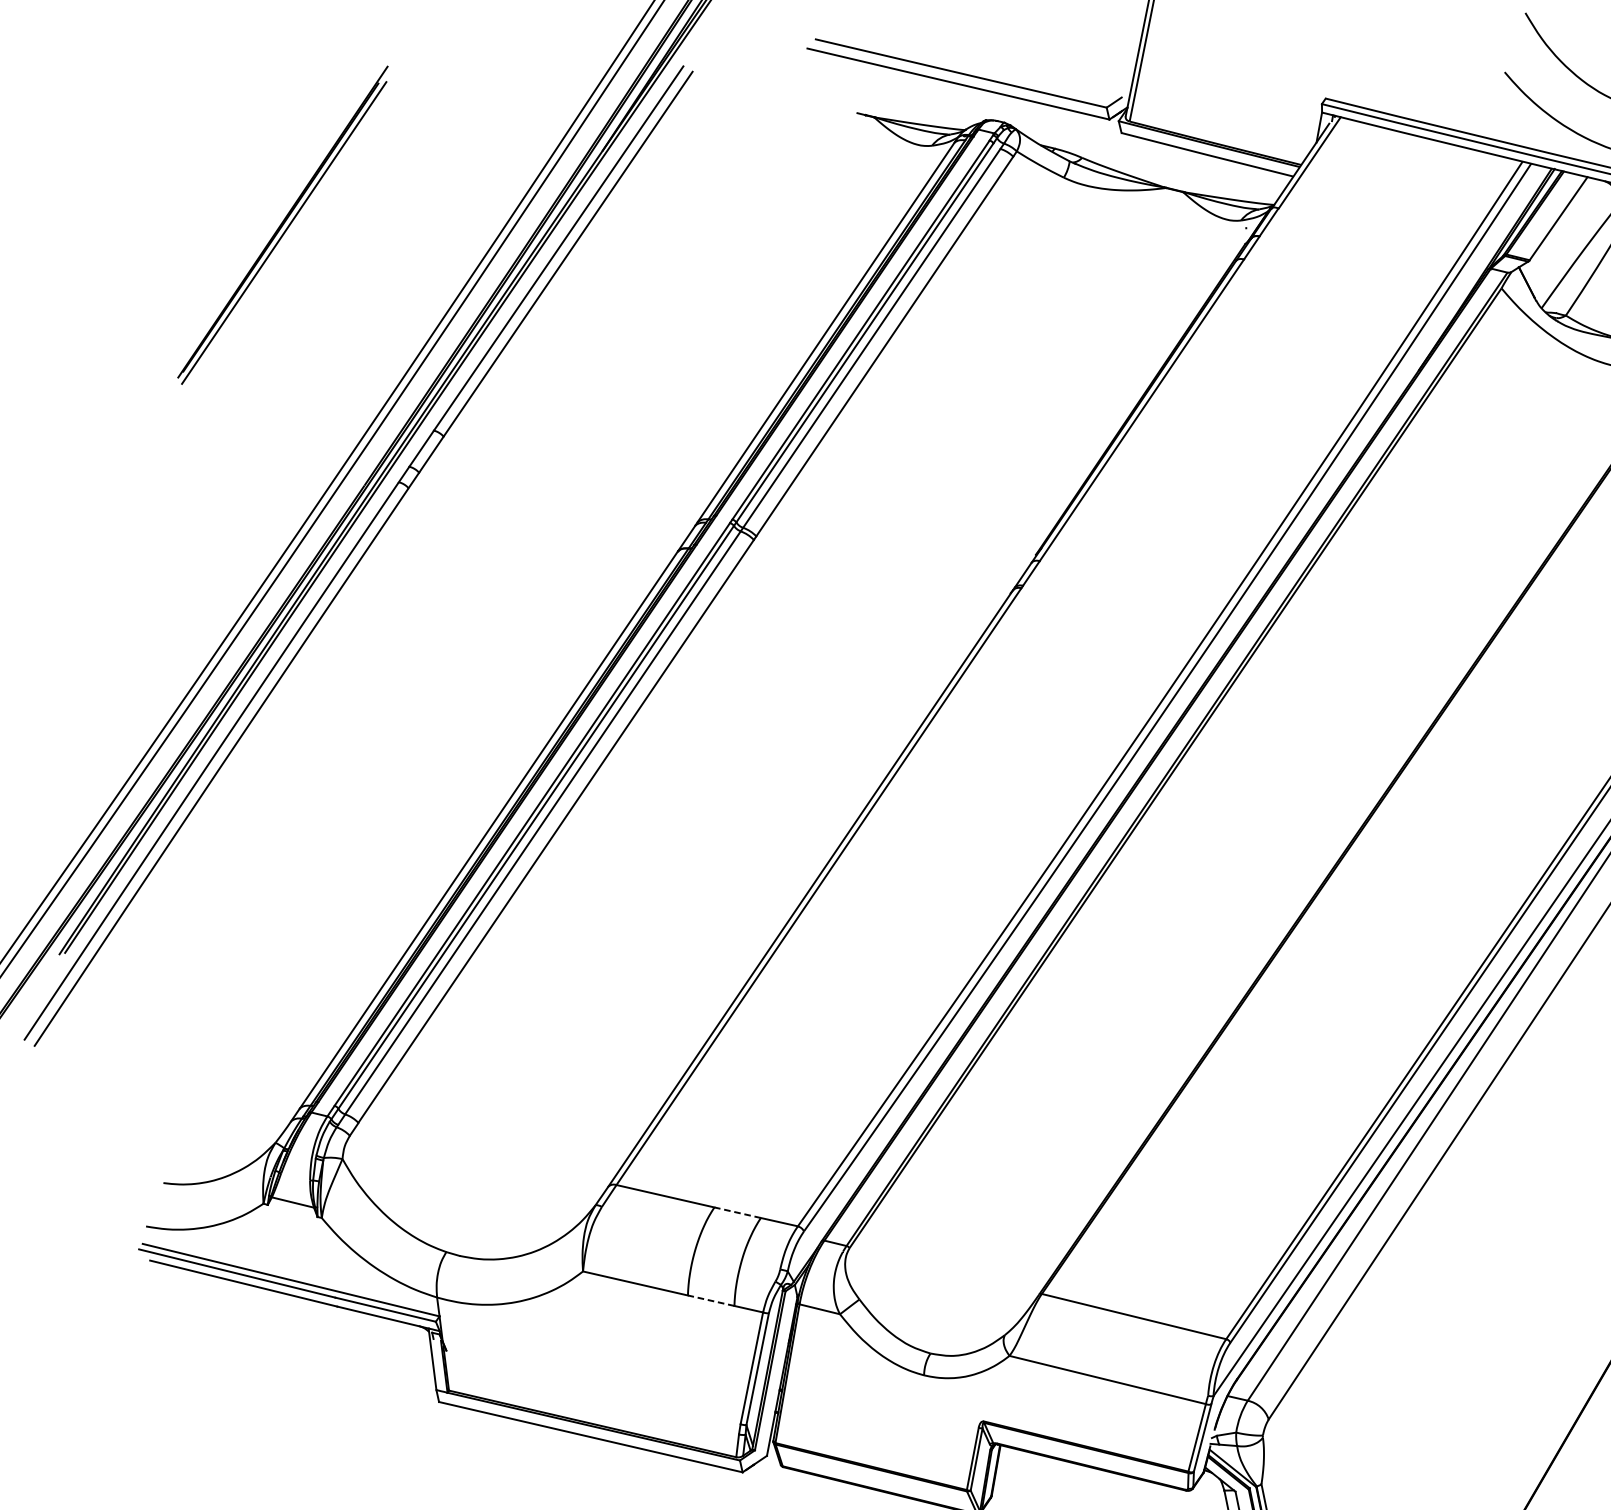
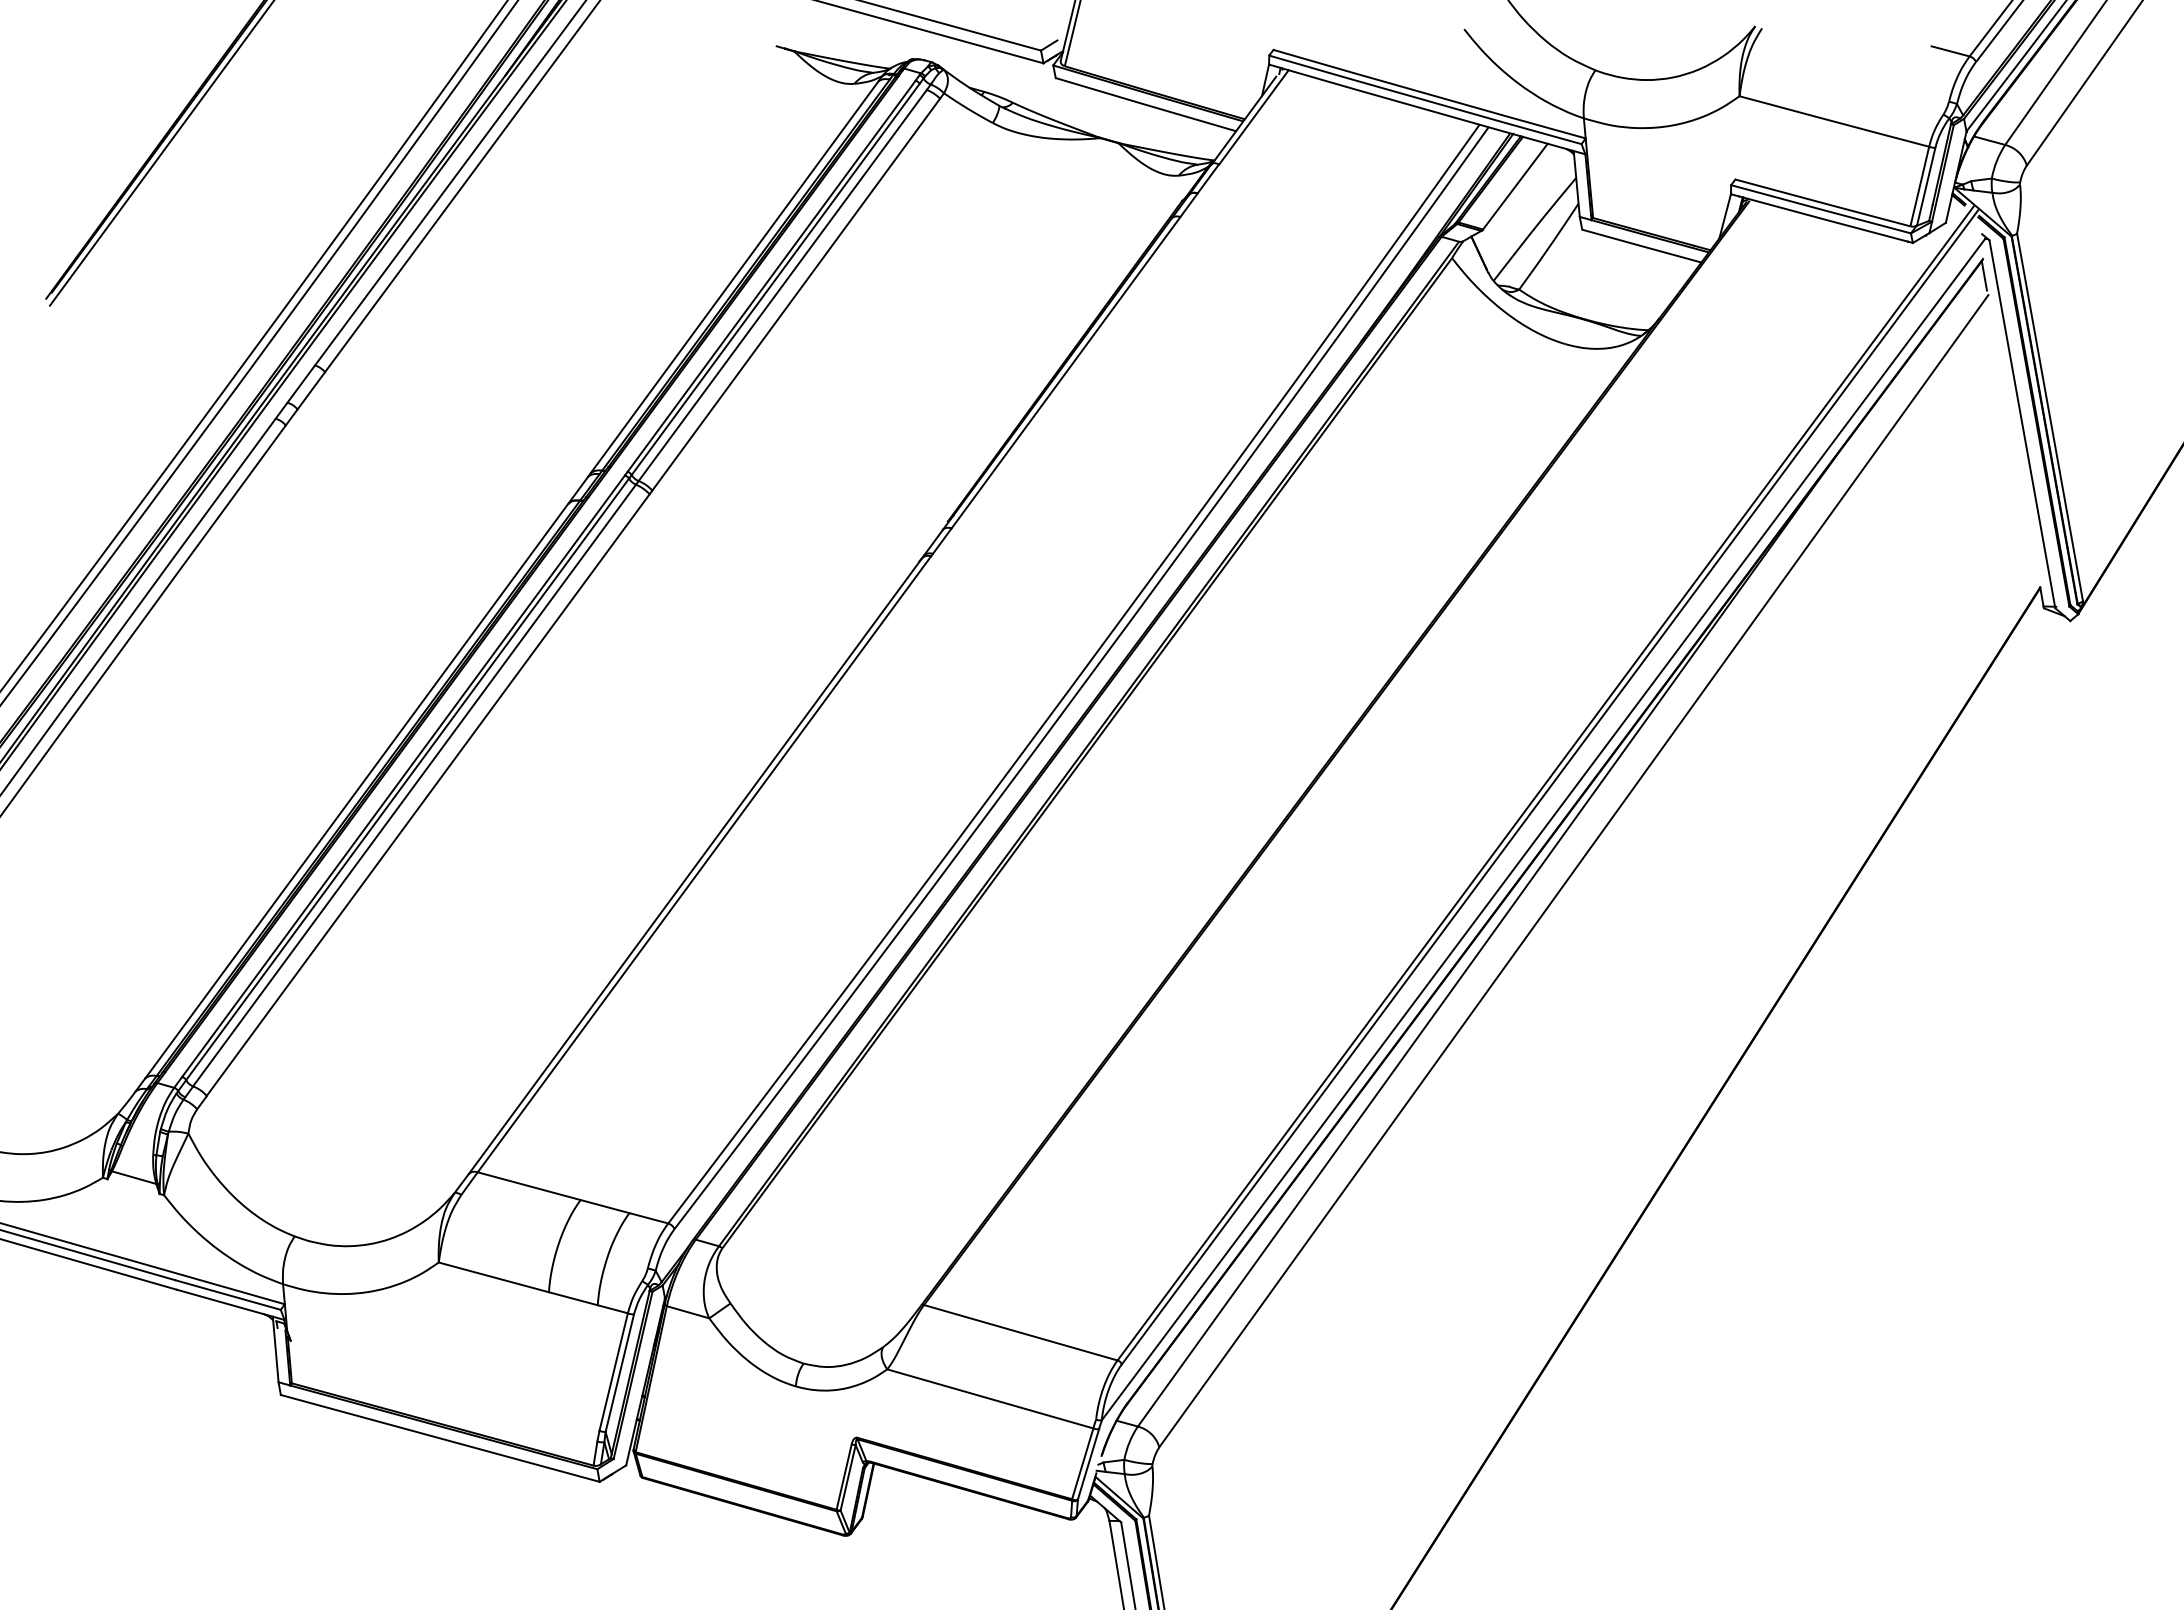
line: (737, 1212) -> (604, 1206), dashed -> solid
line: (710, 1300) -> (572, 1298), dashed -> solid

